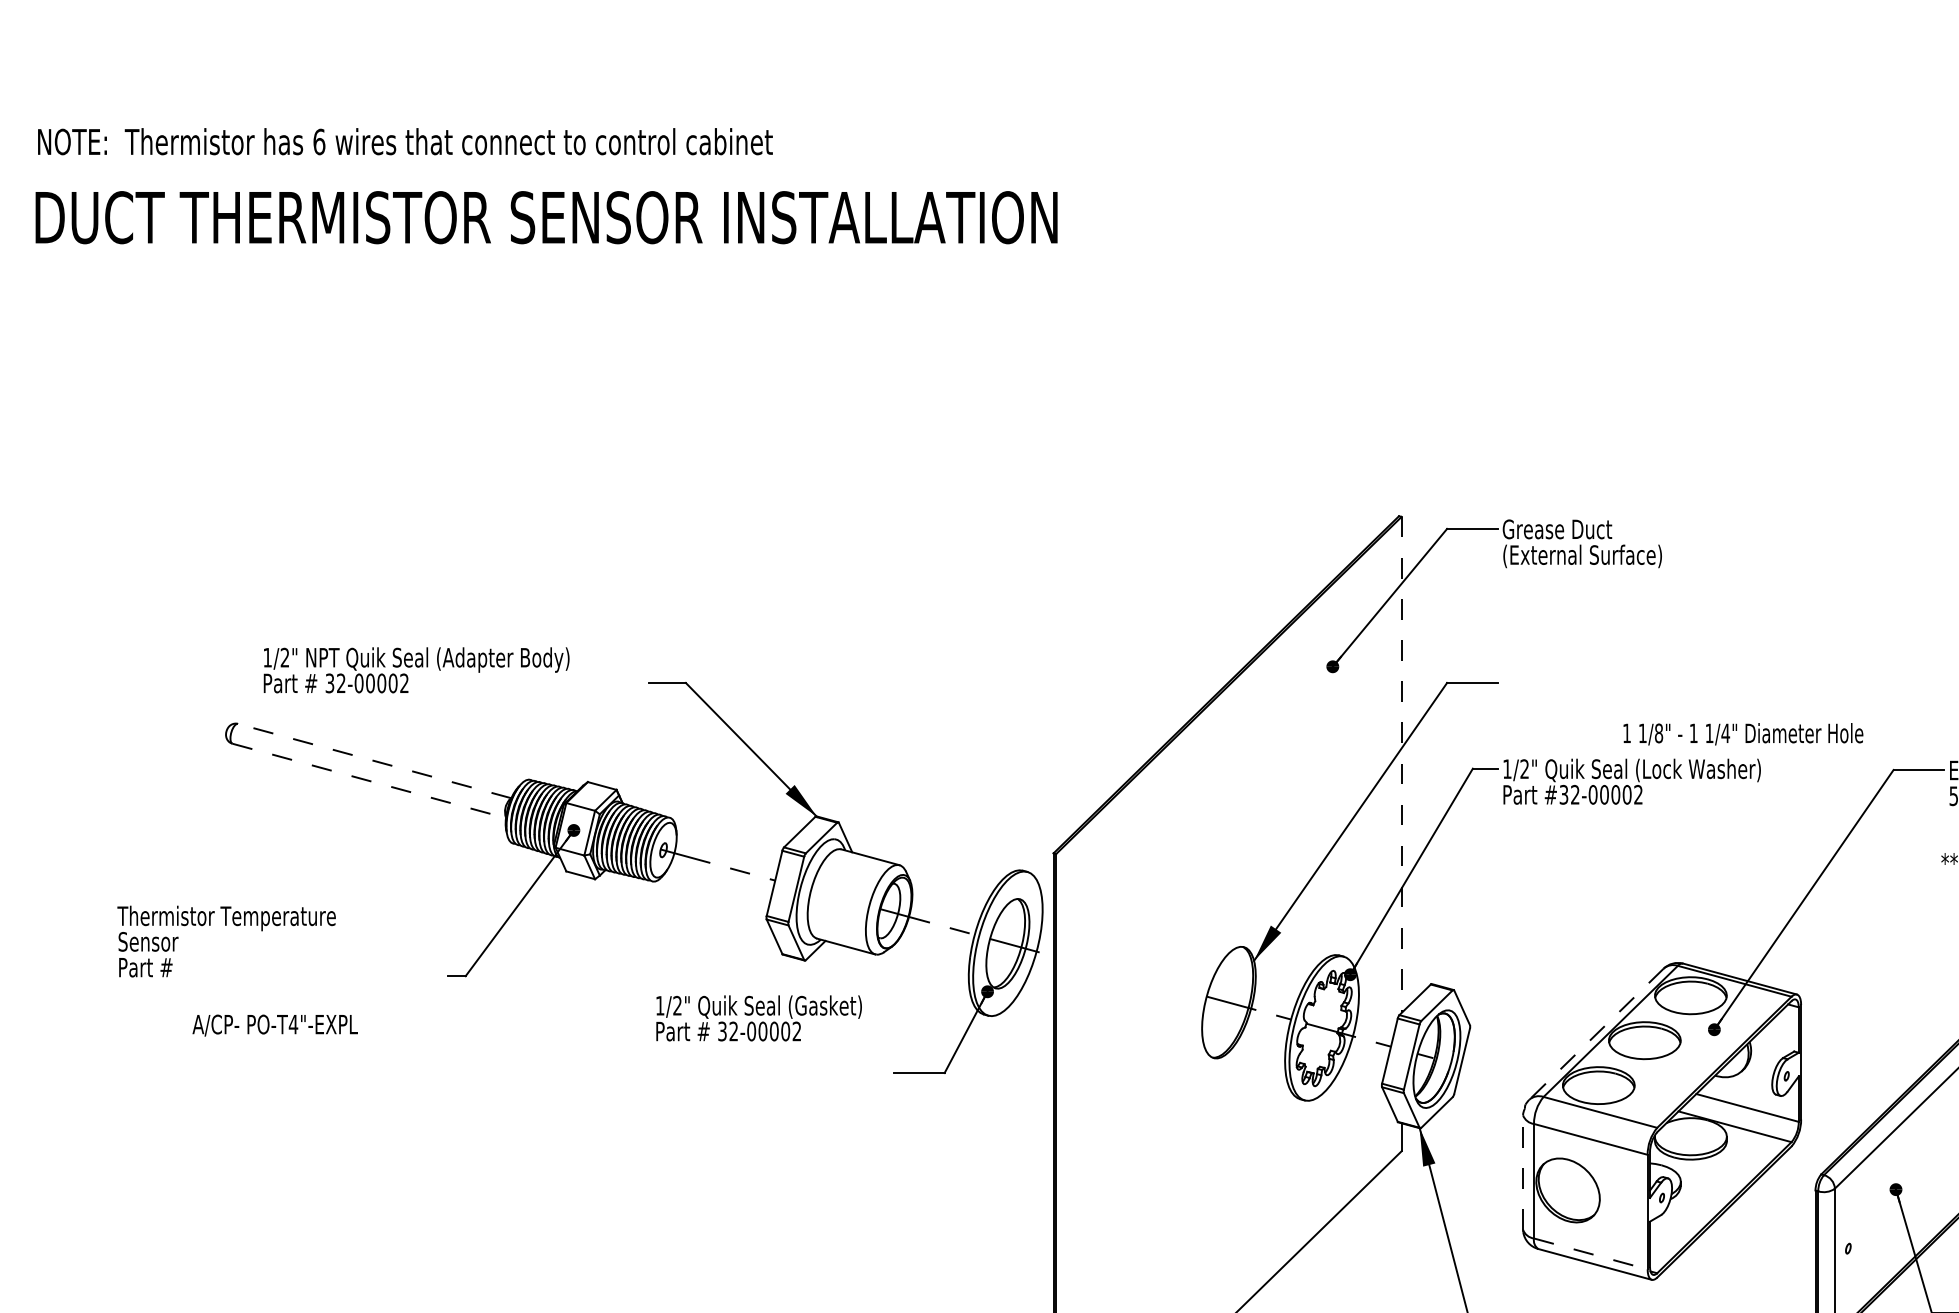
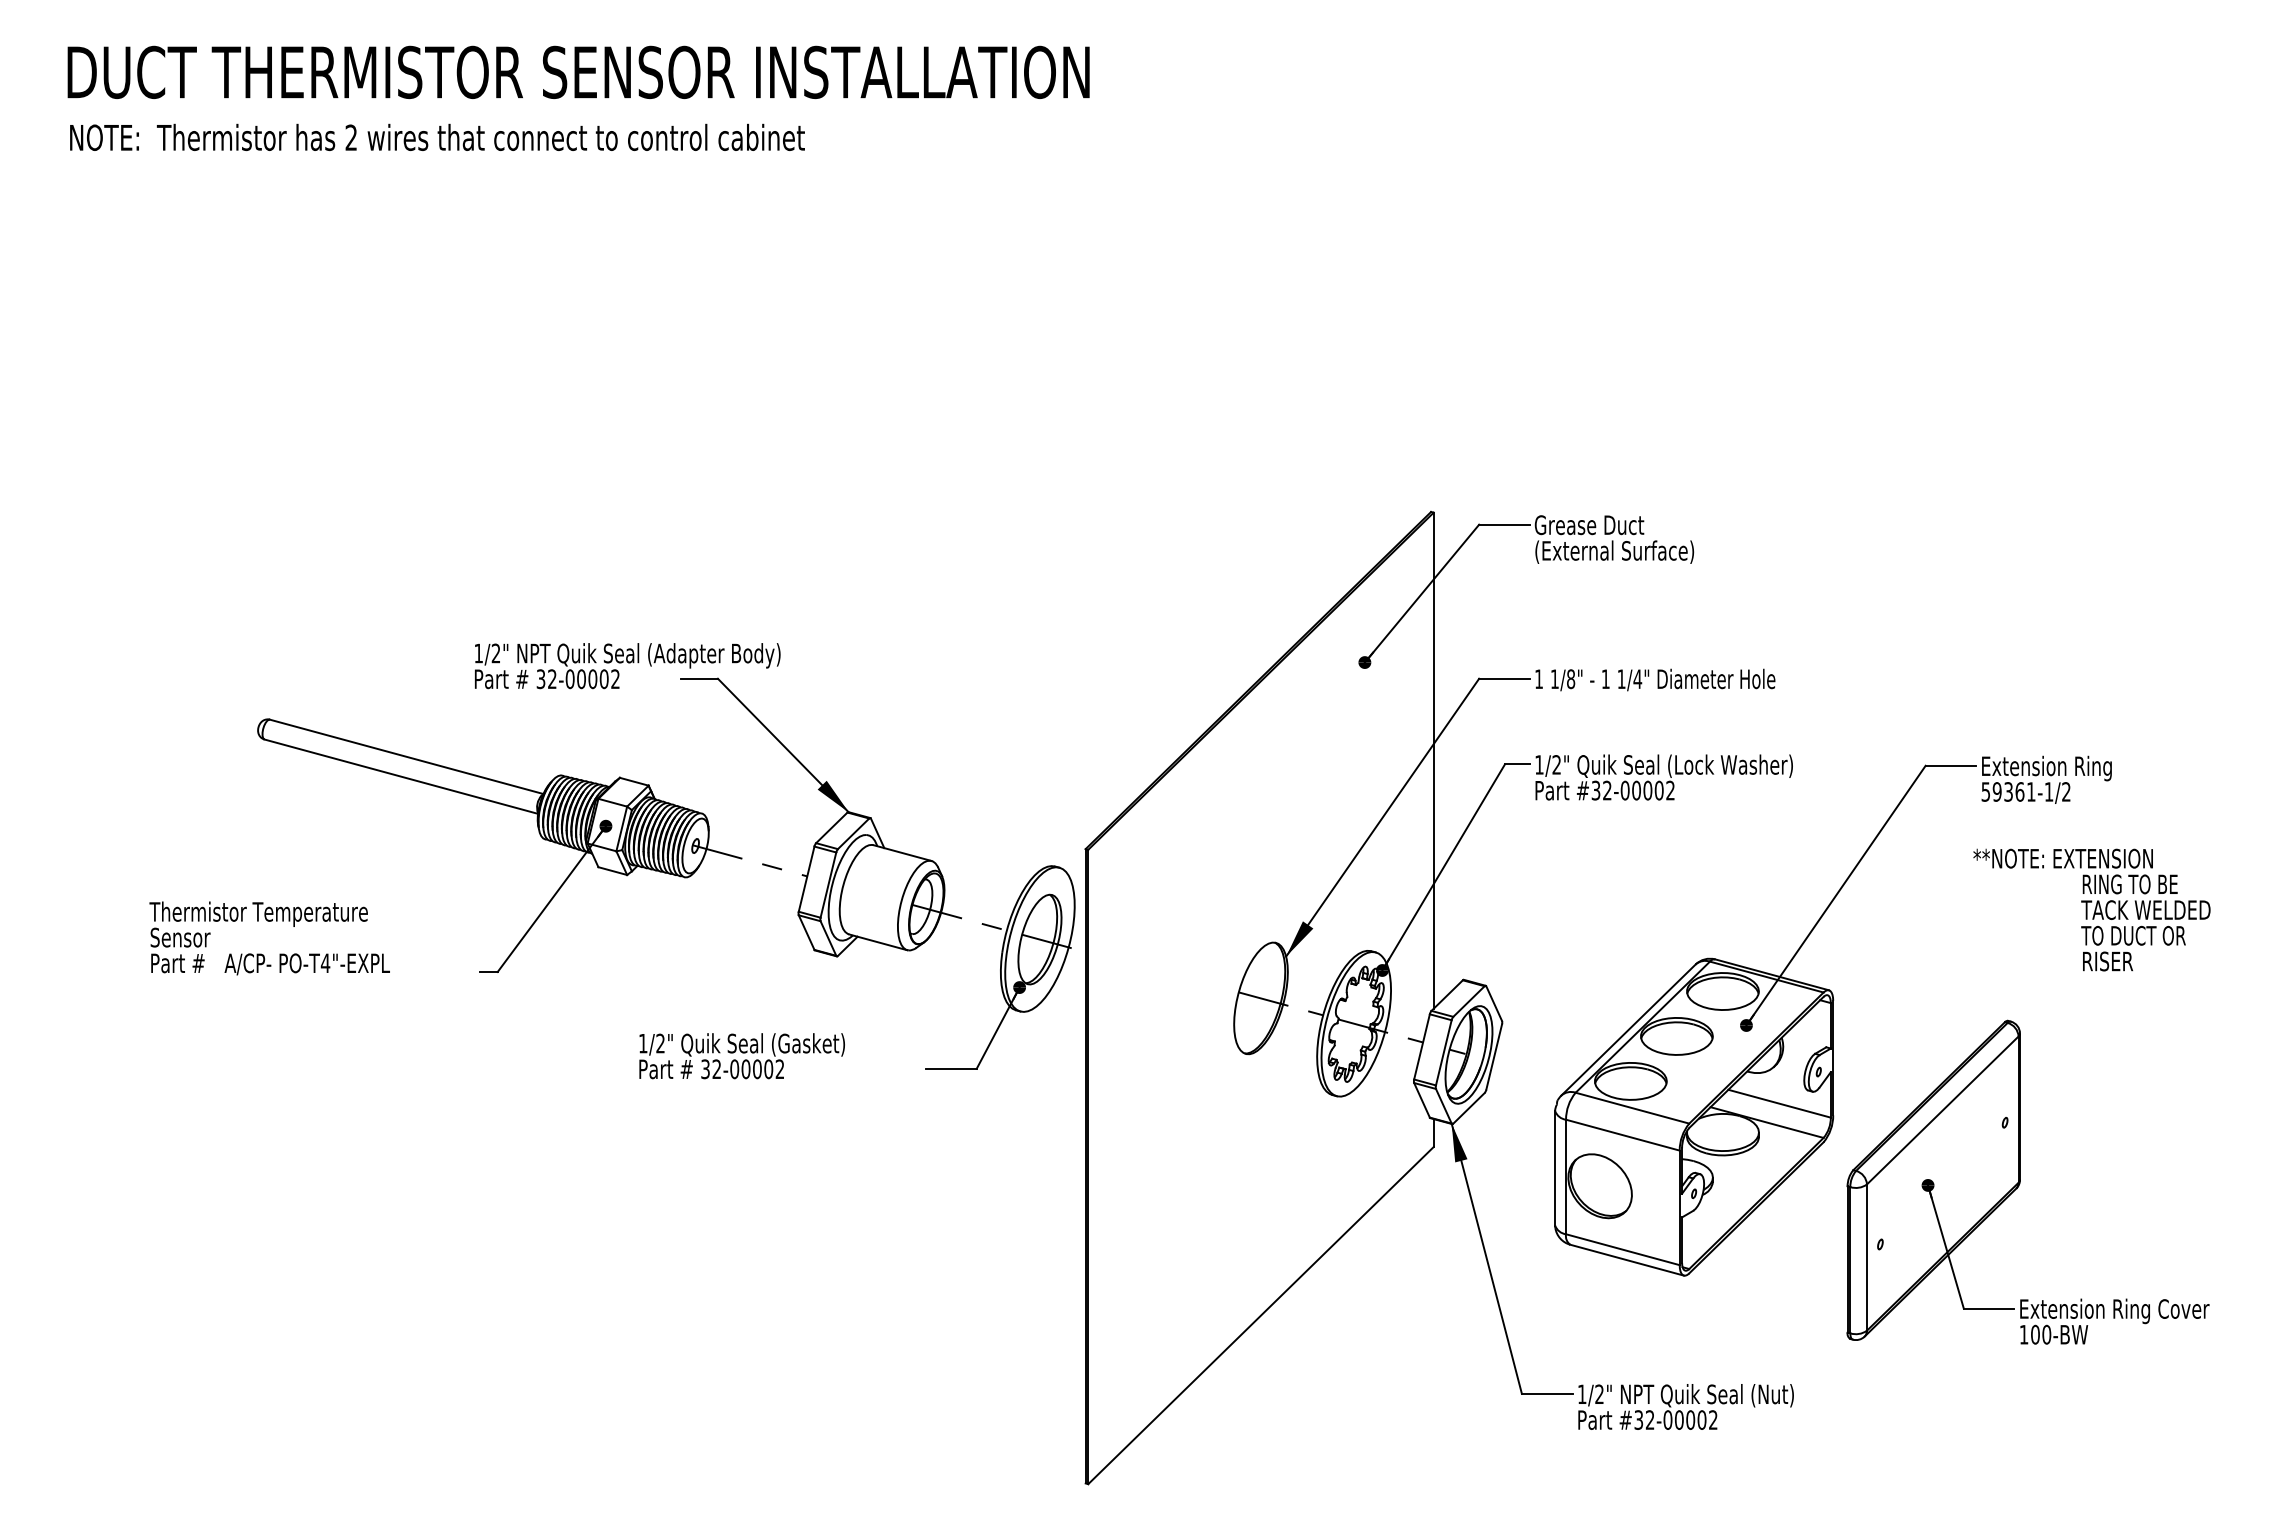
text: (319, 141) -> (351, 137), 6 -> 2
text: (546, 216) -> (578, 71), moved
text: (416, 670) -> (627, 666), moved
text: (1743, 733) -> (1655, 679), moved
line: (374, 760) -> (406, 756), dashed -> solid
line: (1401, 765) -> (1433, 761), dashed -> solid
line: (369, 780) -> (401, 776), dashed -> solid
text: (758, 1018) -> (741, 1056), moved
text: (274, 1025) -> (306, 964), moved
line: (1596, 1034) -> (1628, 1030), dashed -> solid
line: (1523, 1171) -> (1555, 1167), dashed -> solid
line: (1590, 1253) -> (1622, 1249), dashed -> solid

